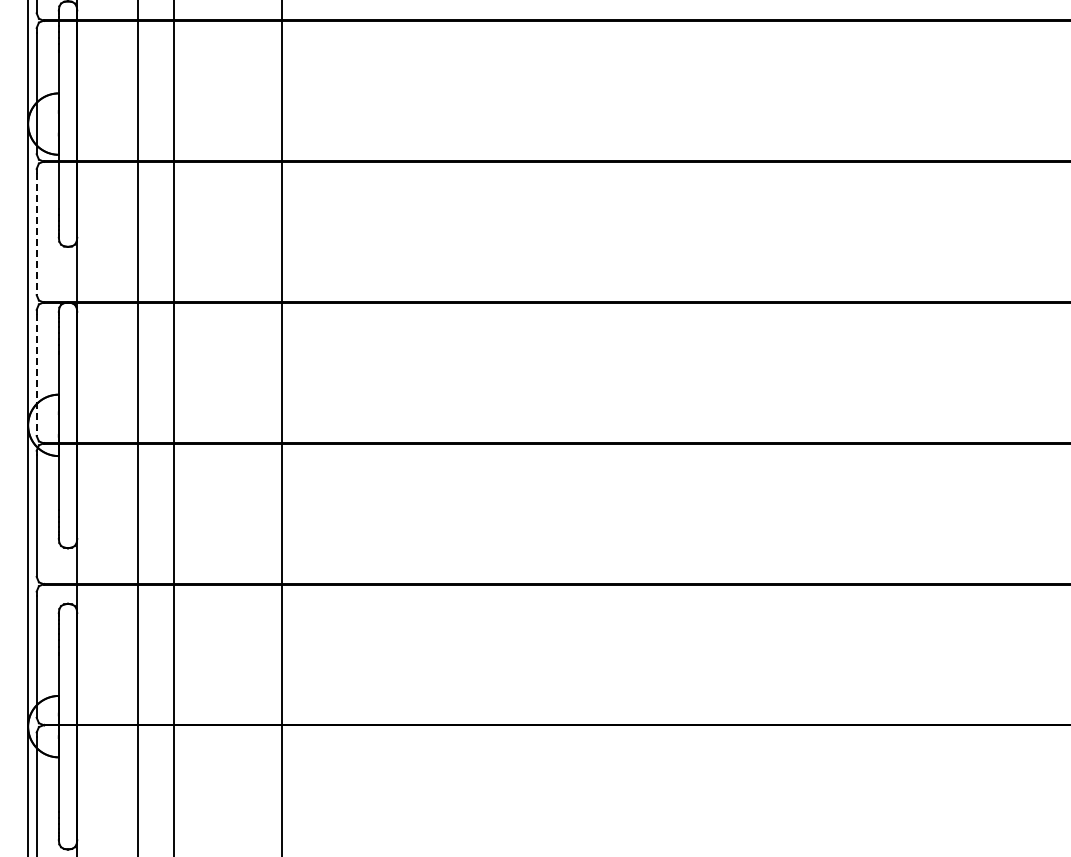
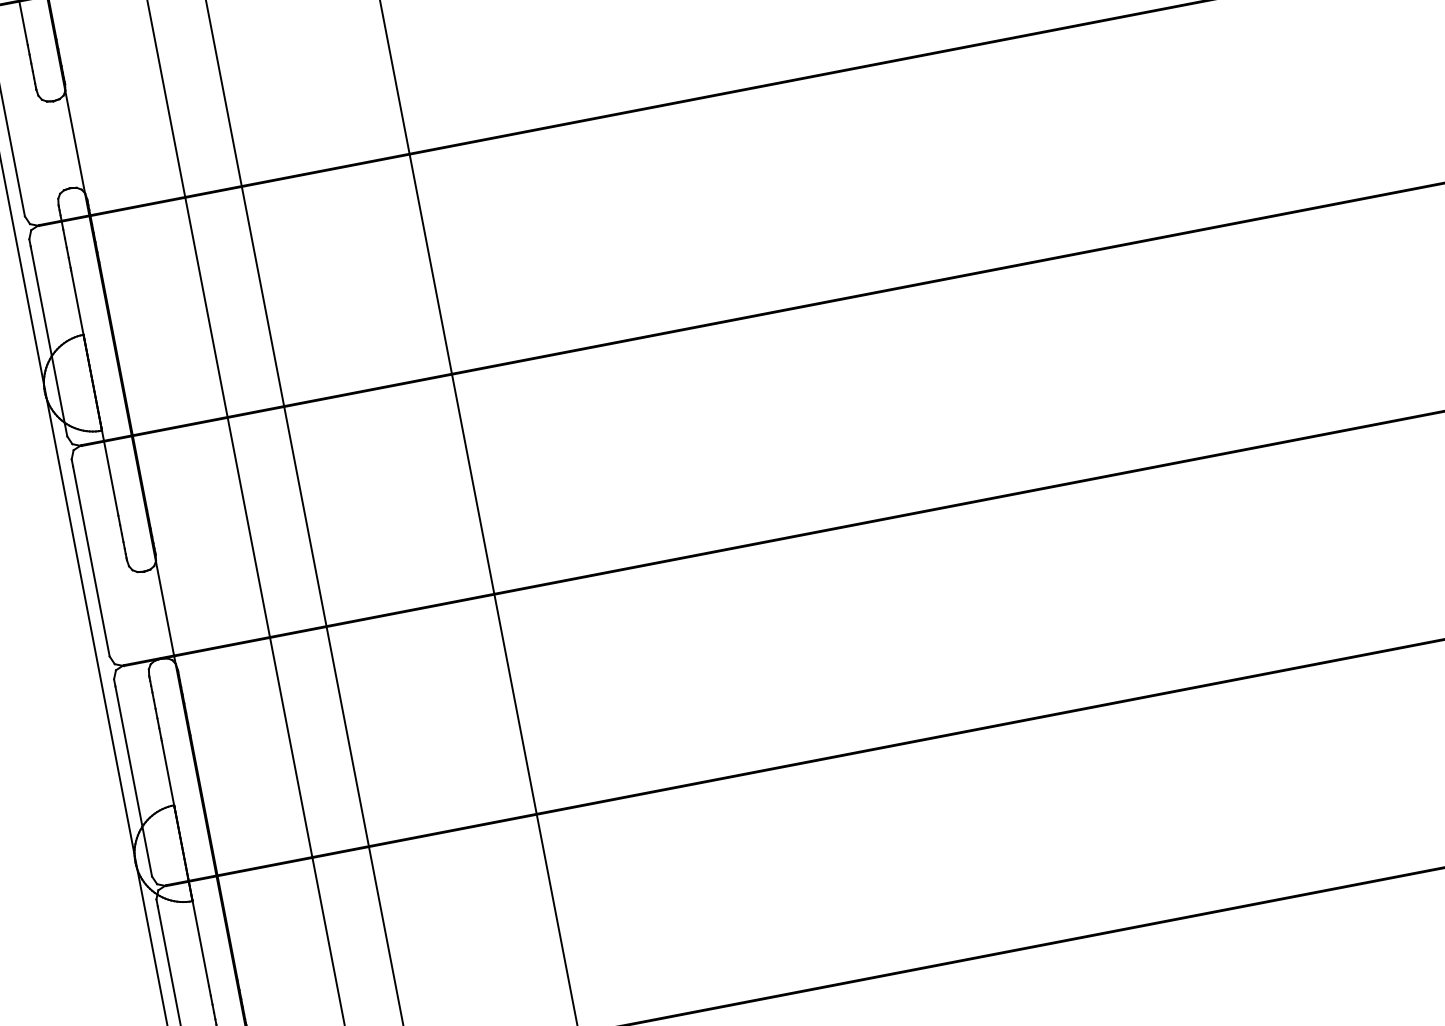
line: (36, 234) -> (91, 561), dashed -> solid
line: (36, 375) -> (133, 782), dashed -> solid

